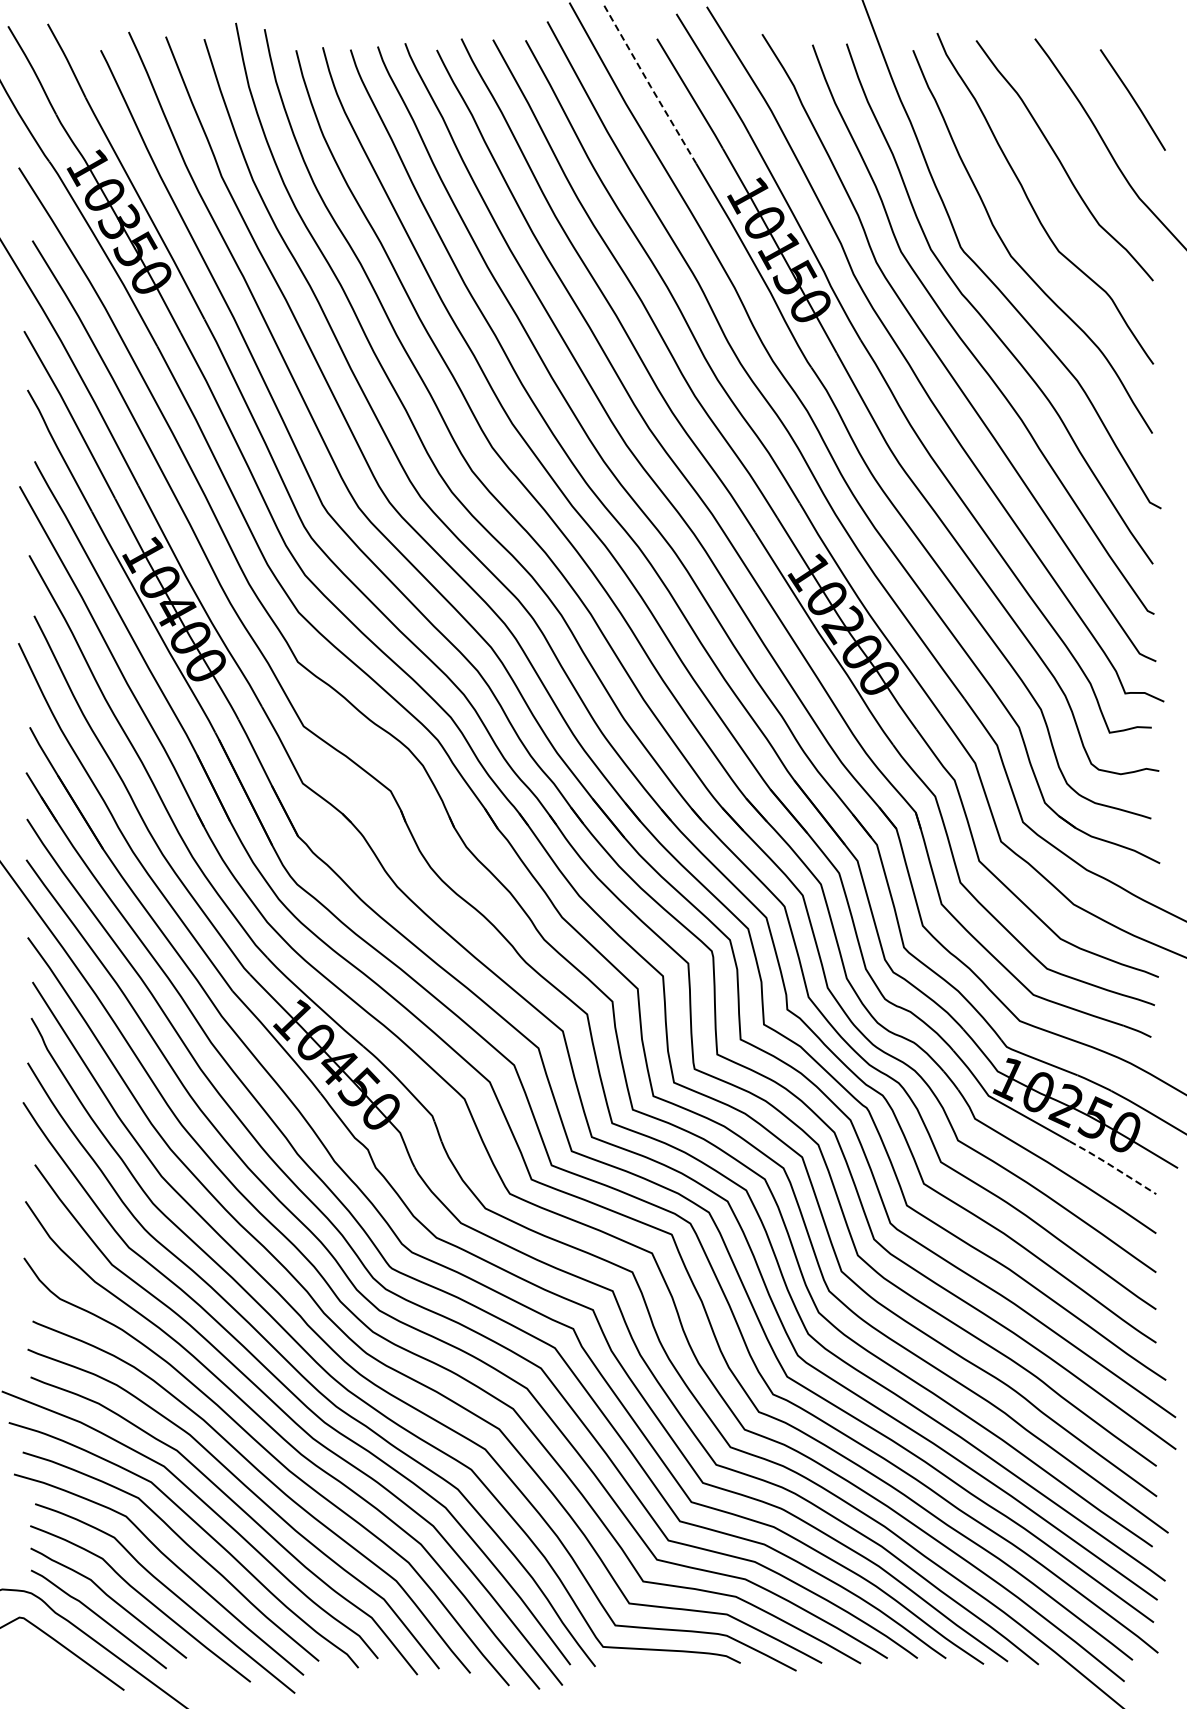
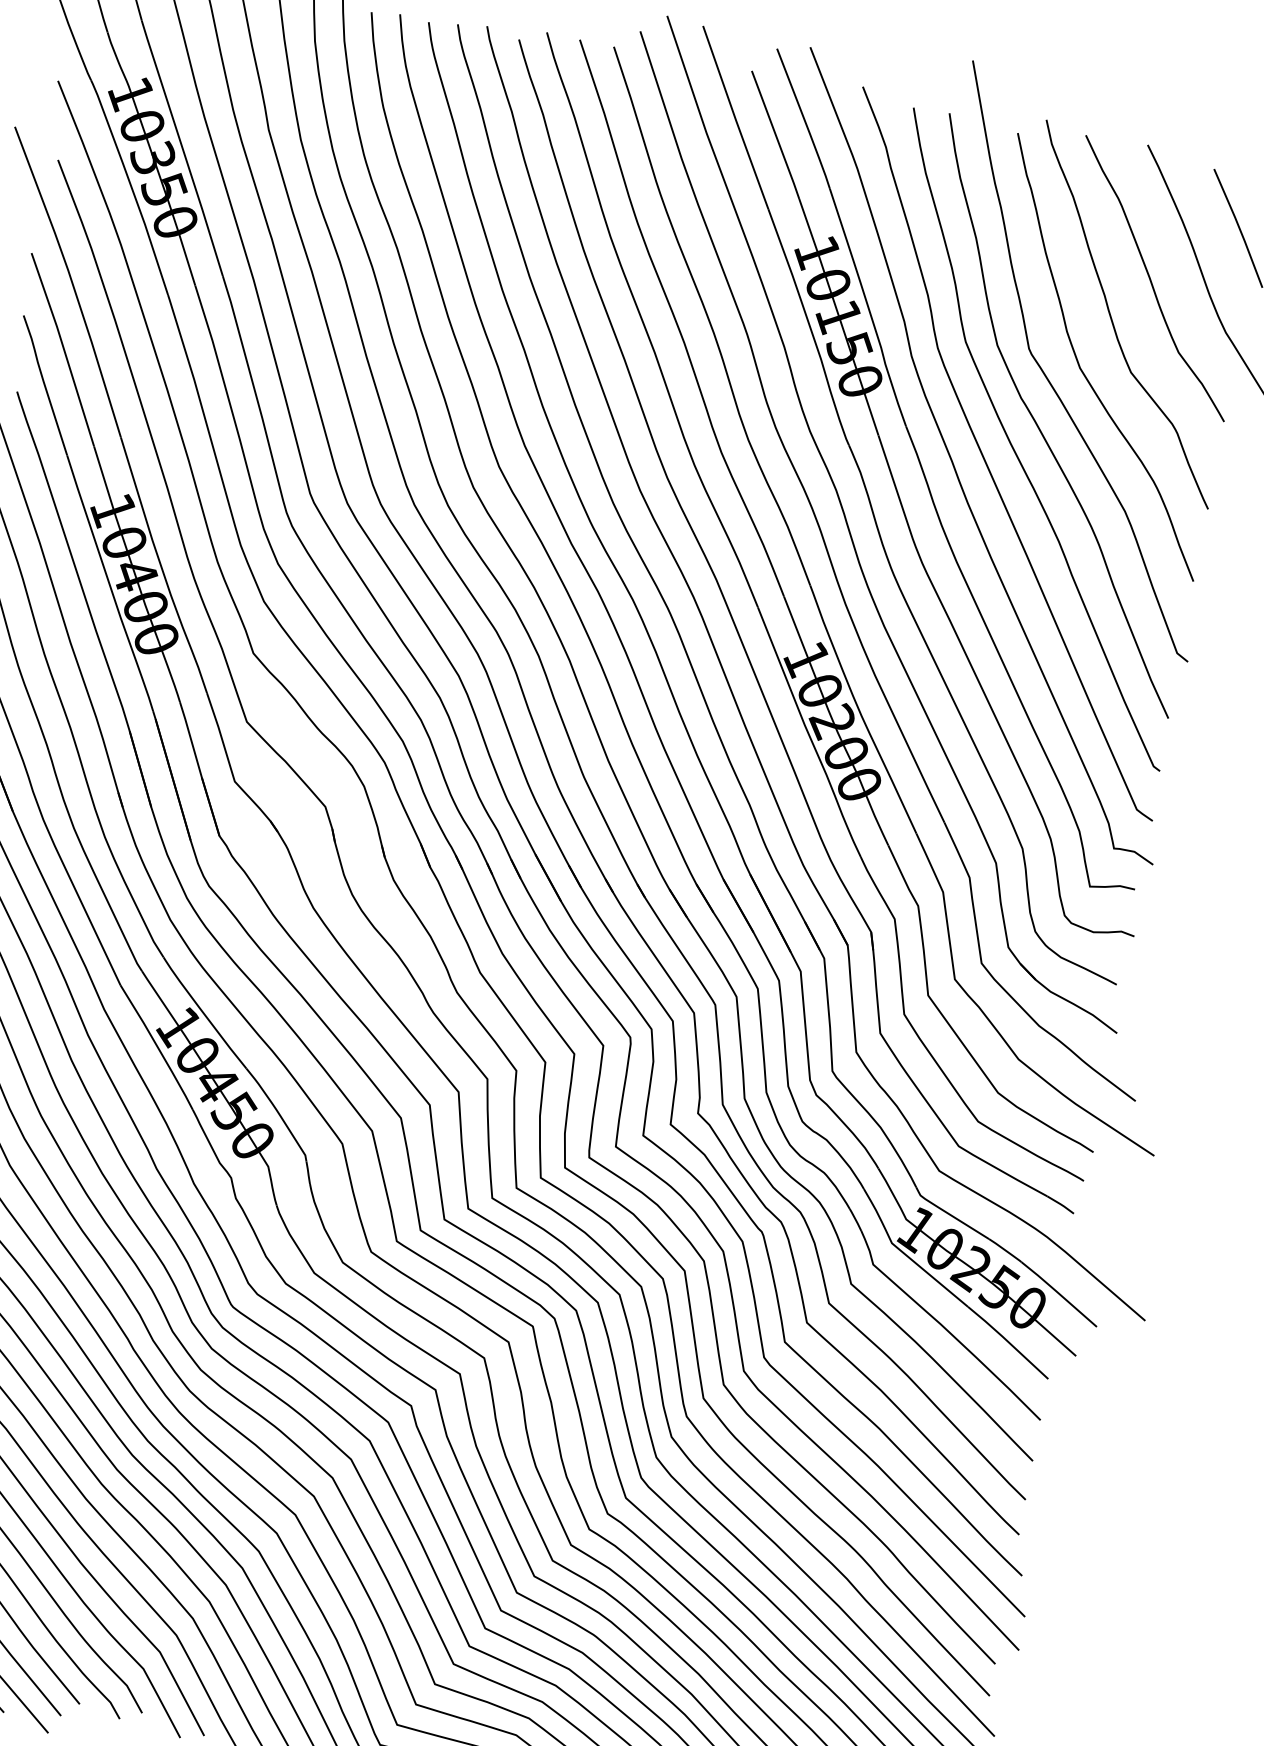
line: (650, 85) -> (735, 118), dashed -> solid
line: (1112, 1166) -> (1007, 1341), dashed -> solid

